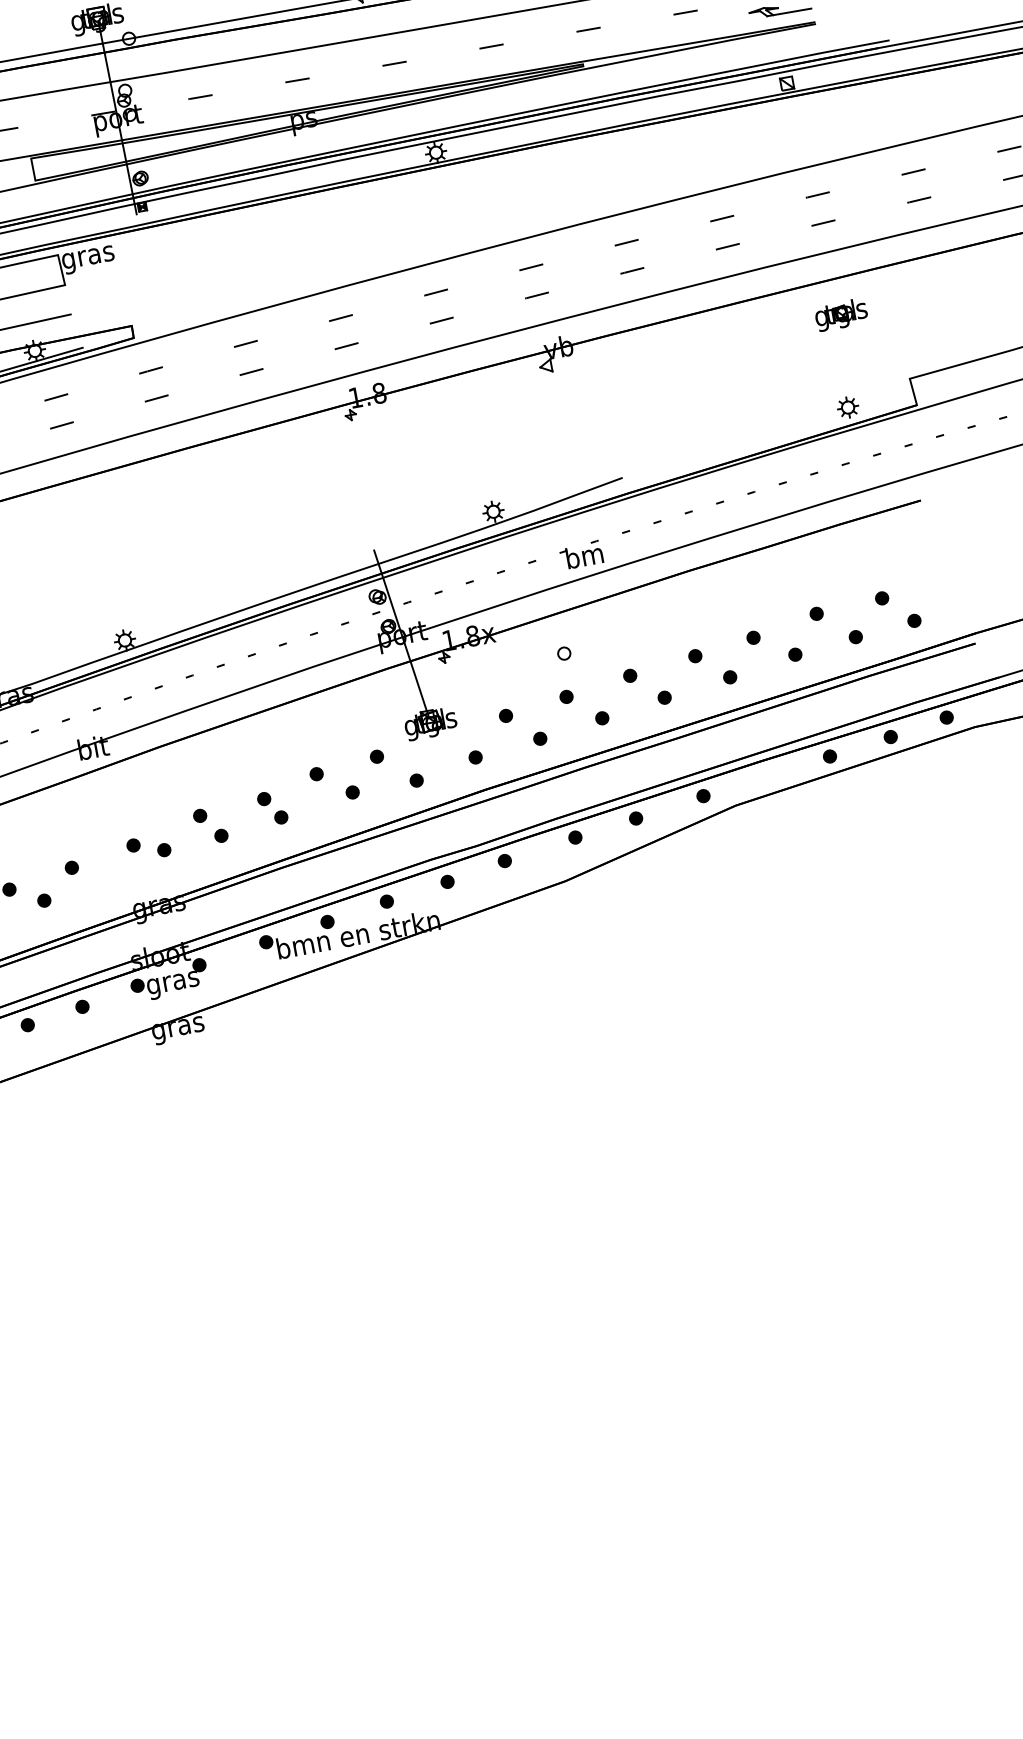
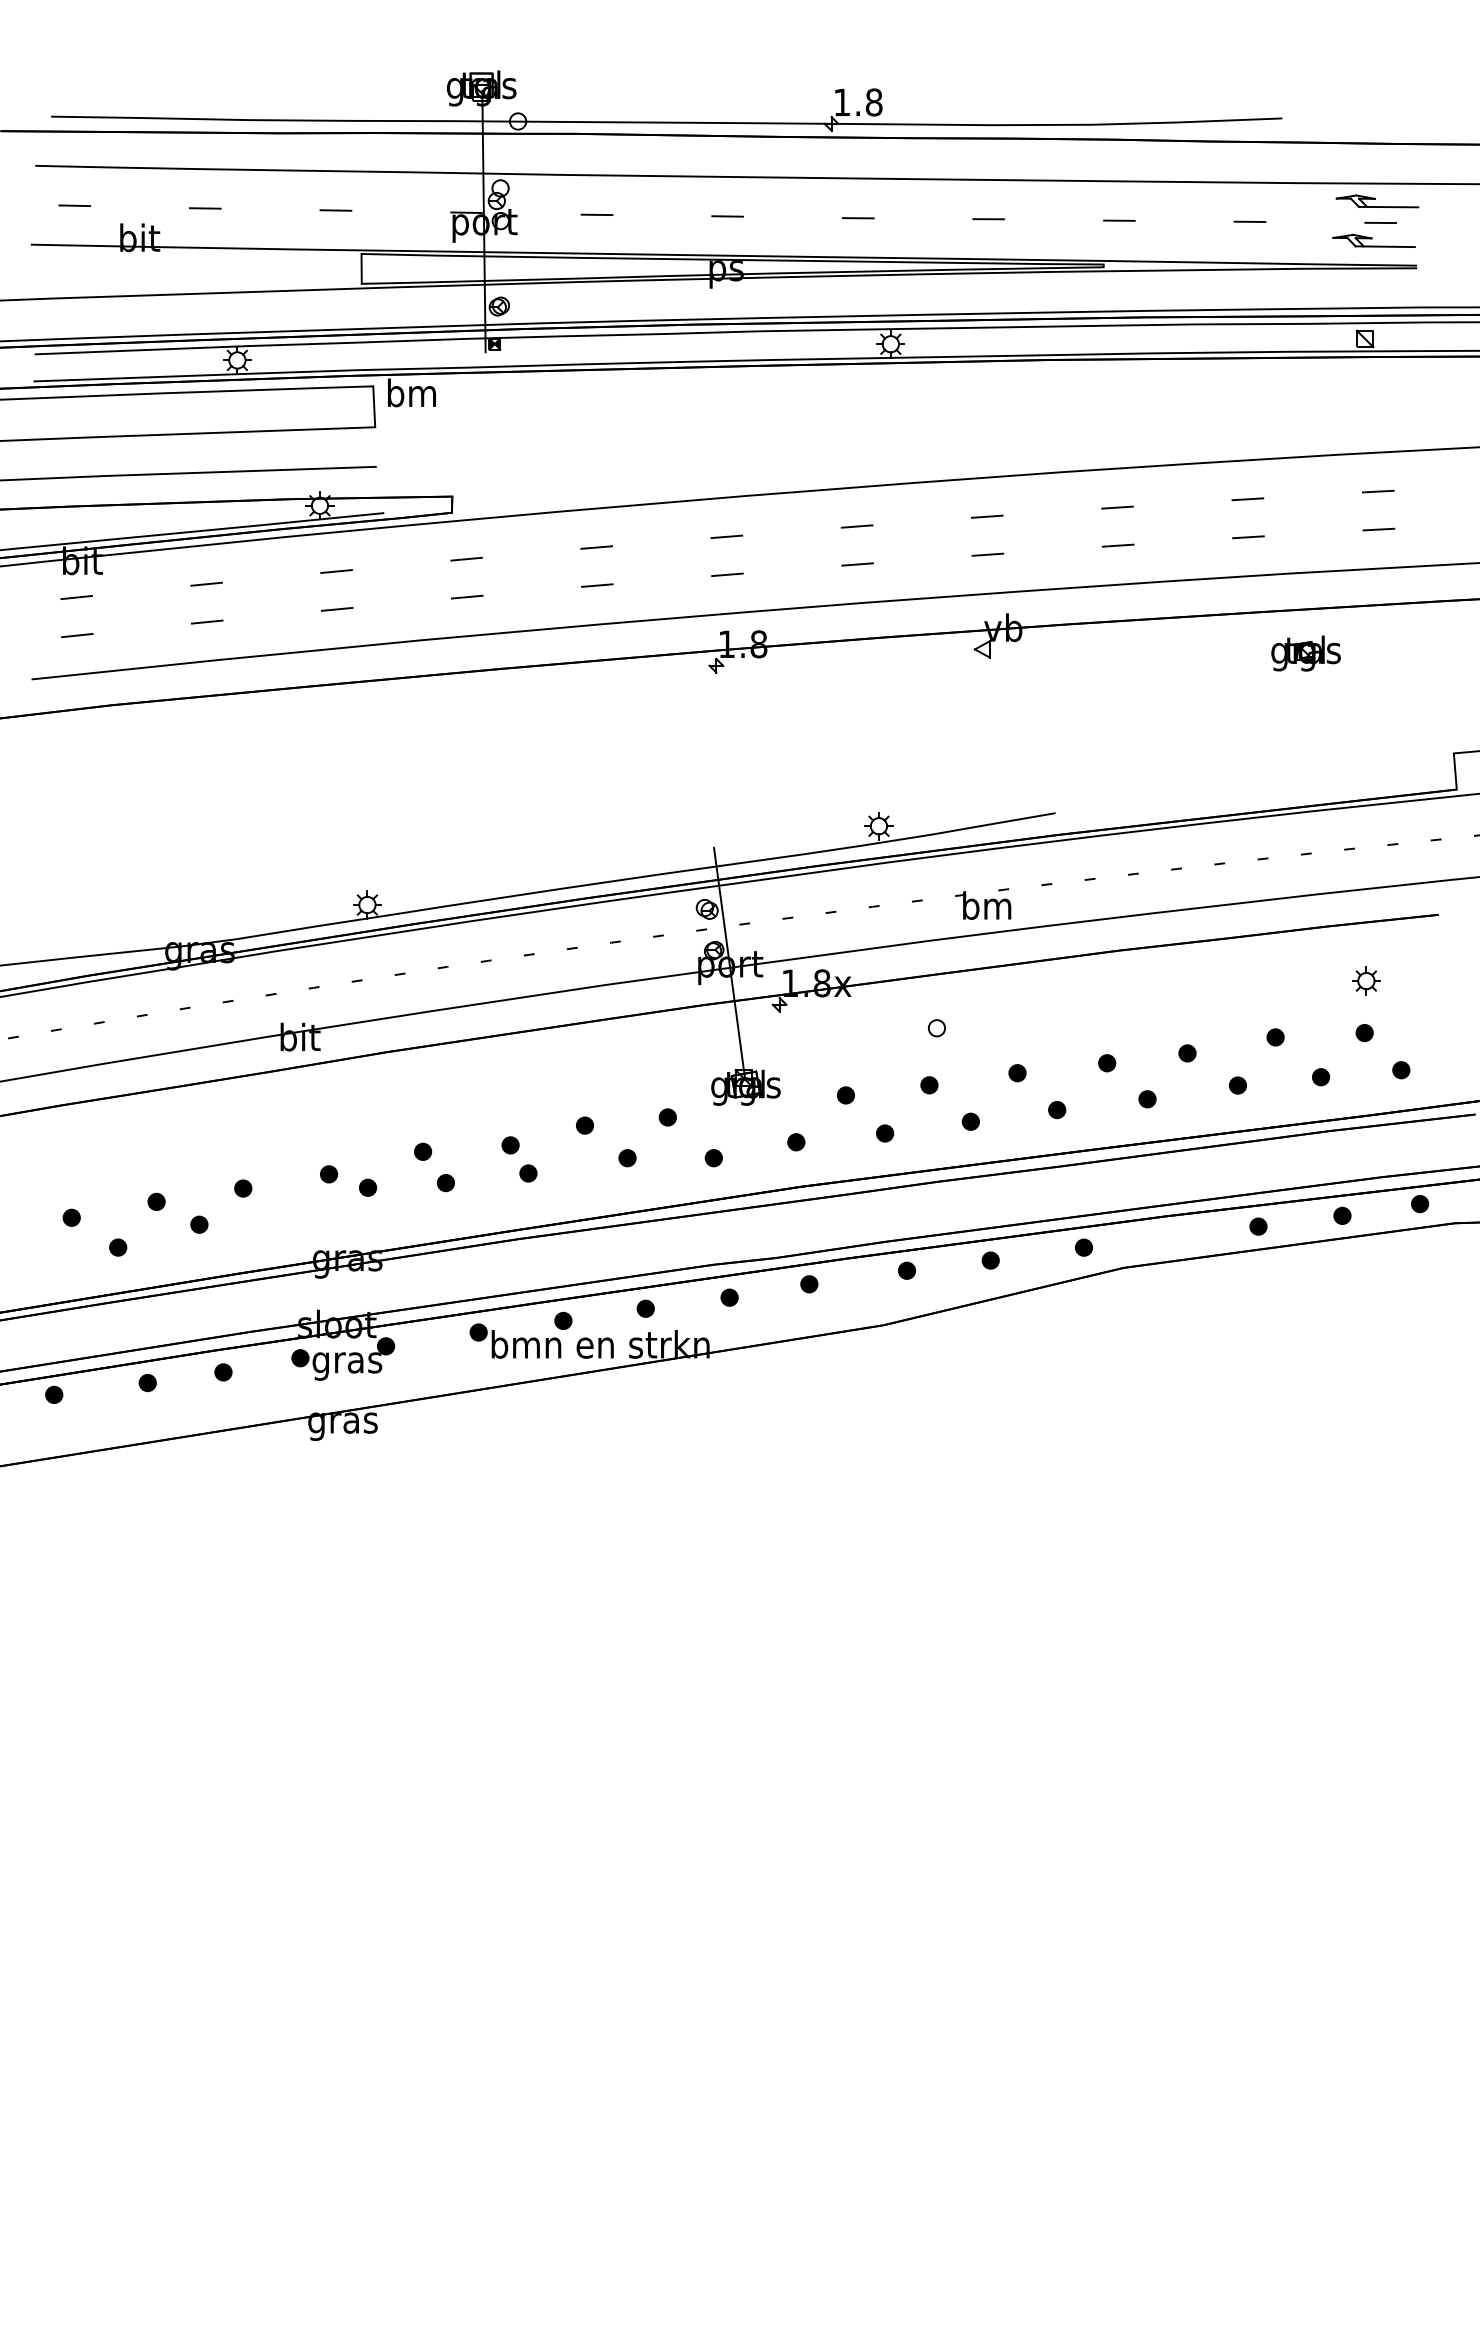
text: (87, 257) -> (411, 396), gras -> bm
part: (840, 314) -> (1305, 653), moved
part: (848, 407) -> (1366, 980), moved

